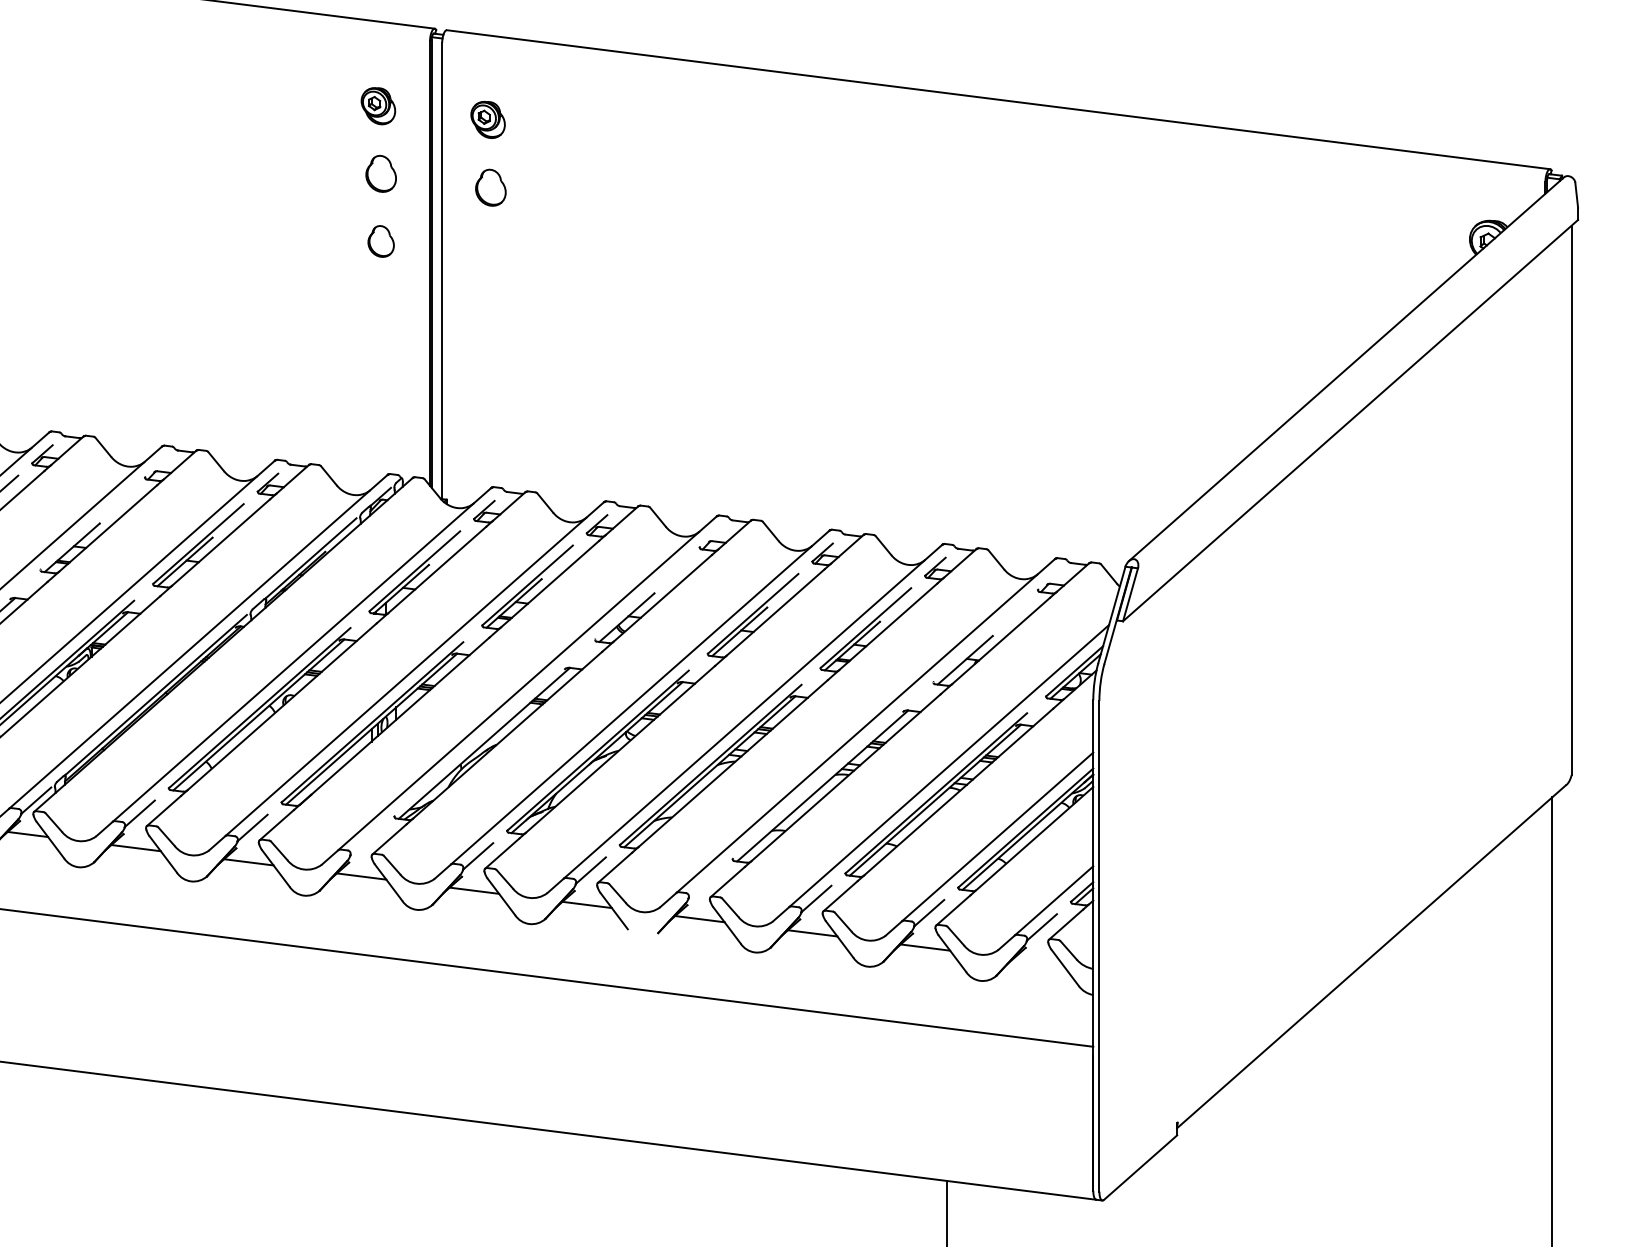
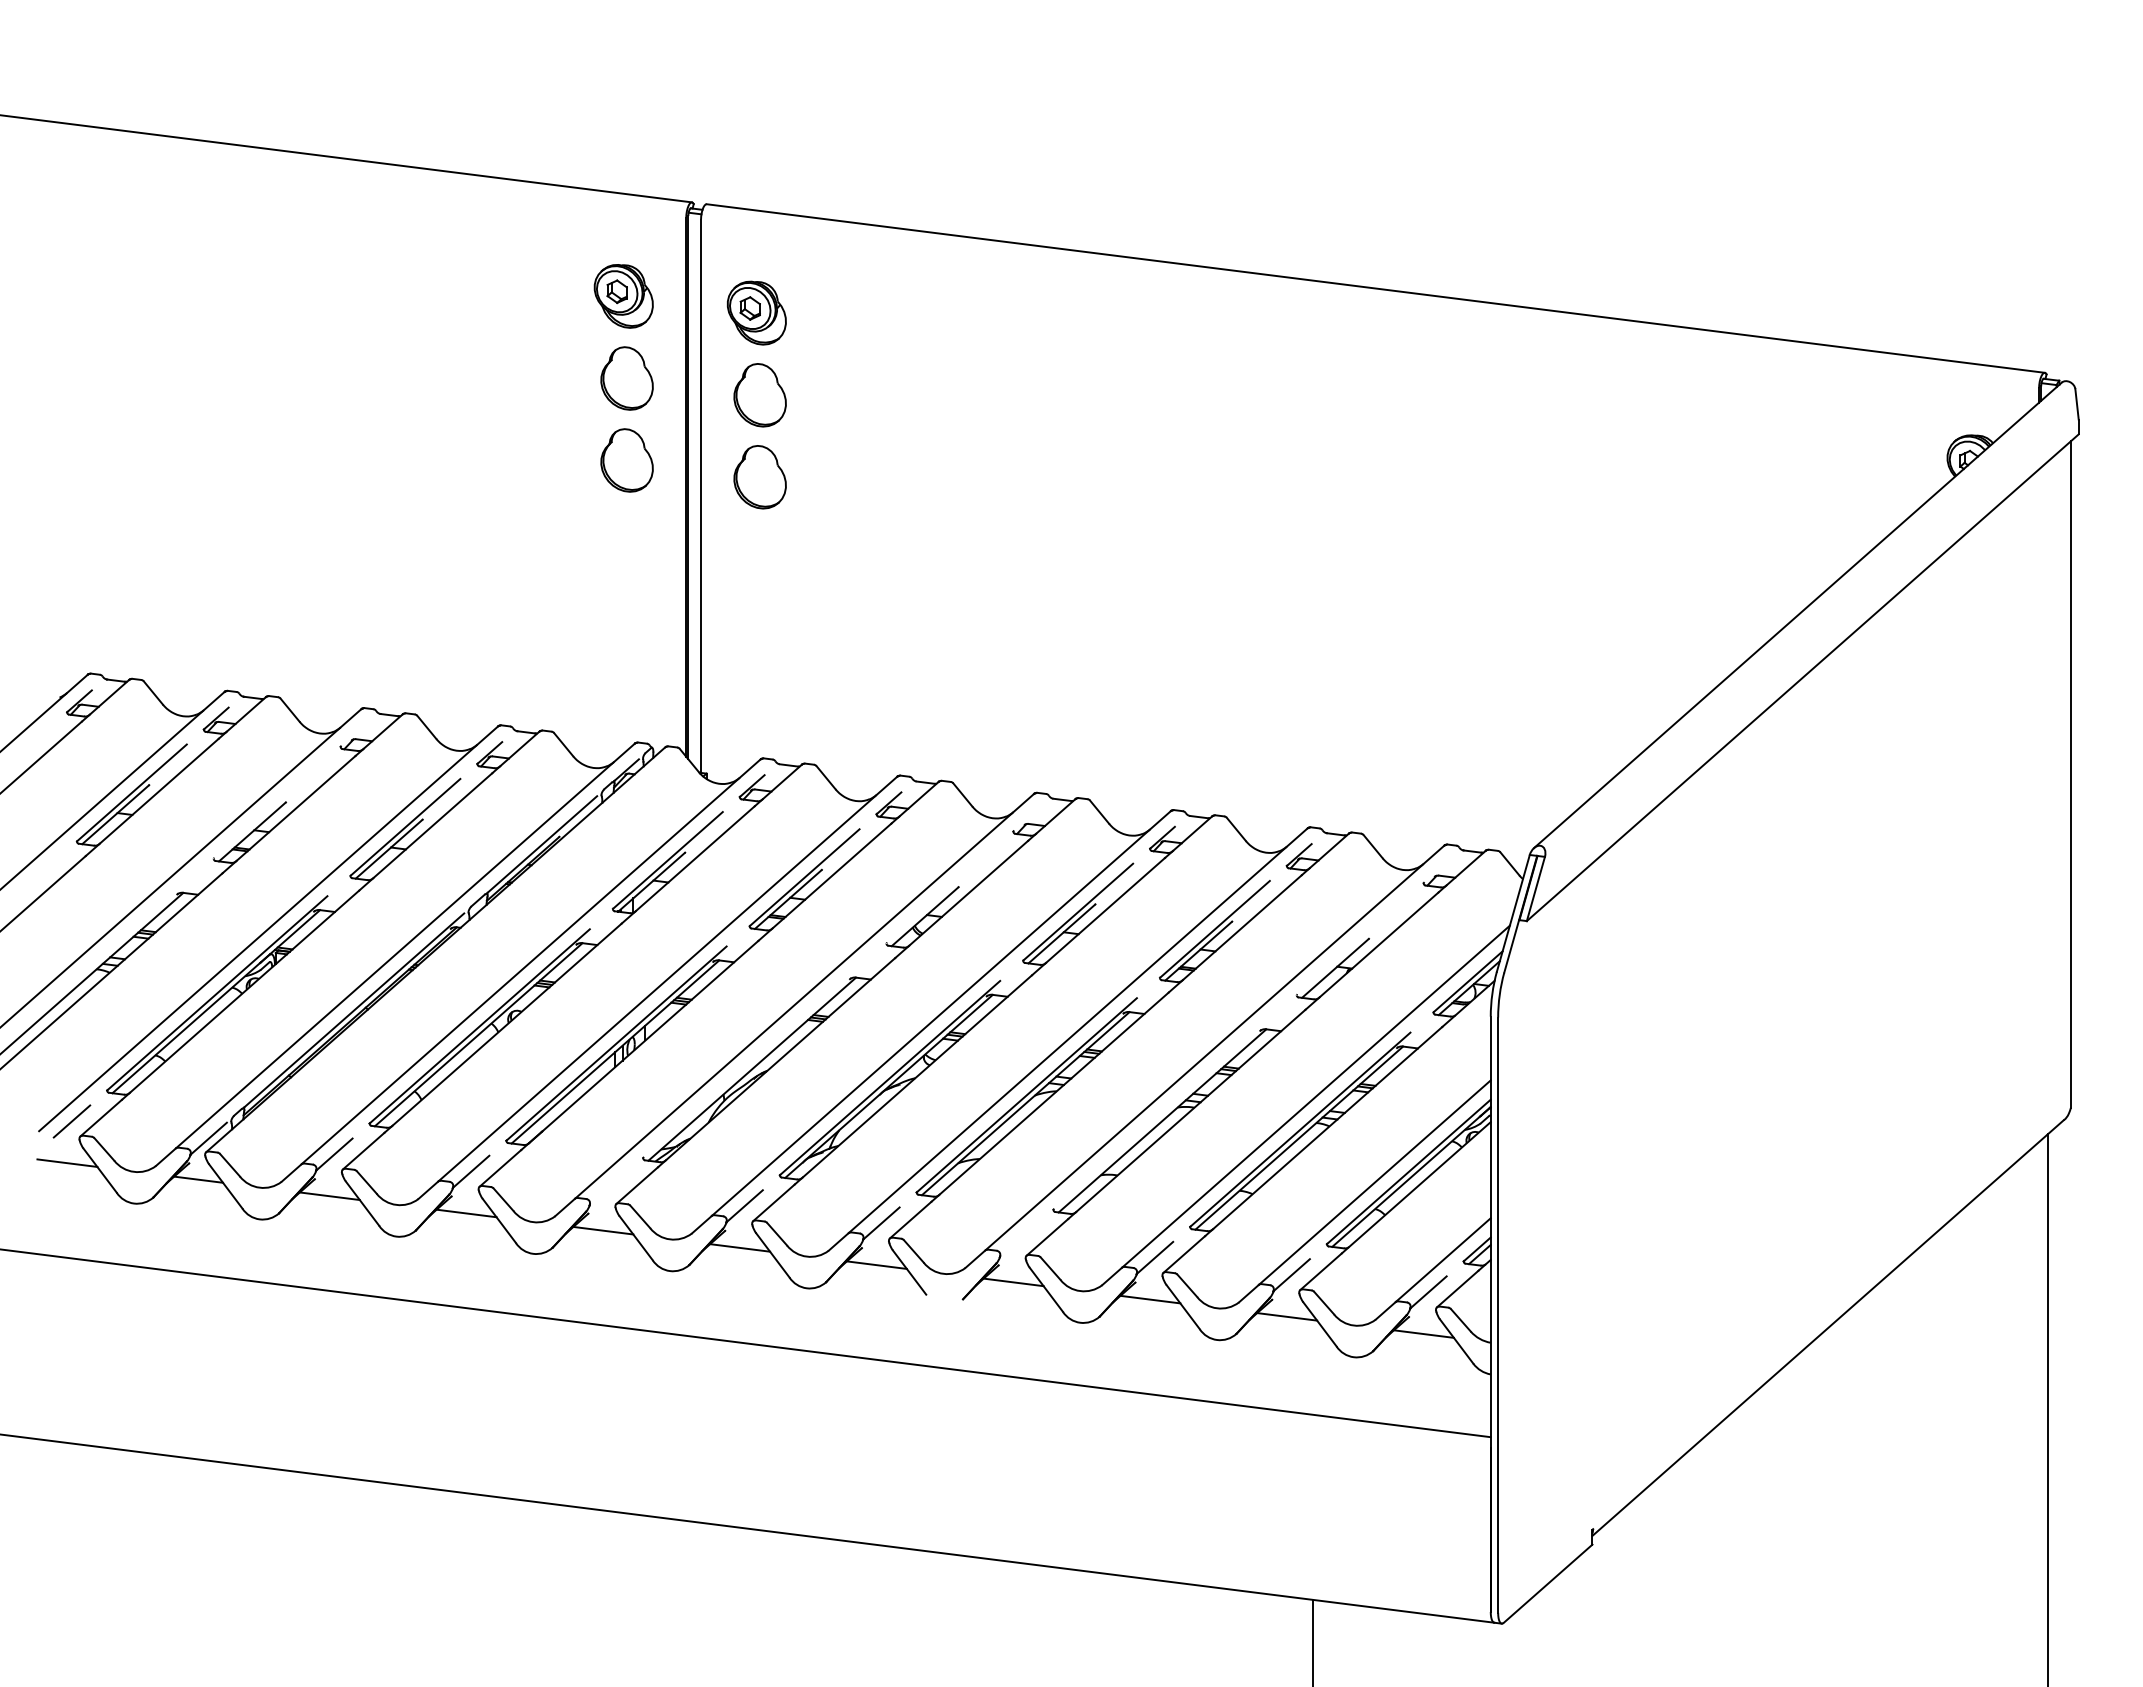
part: (378, 106) -> (623, 296), size x1.43
part: (487, 119) -> (756, 312), size x1.43
part: (380, 173) -> (626, 378), size x1.43
part: (490, 187) -> (759, 395), size x1.43
part: (380, 241) -> (626, 460), size x1.67
part: (490, 255) -> (759, 477), added
line: (1037, 961) -> (1423, 1333), added

